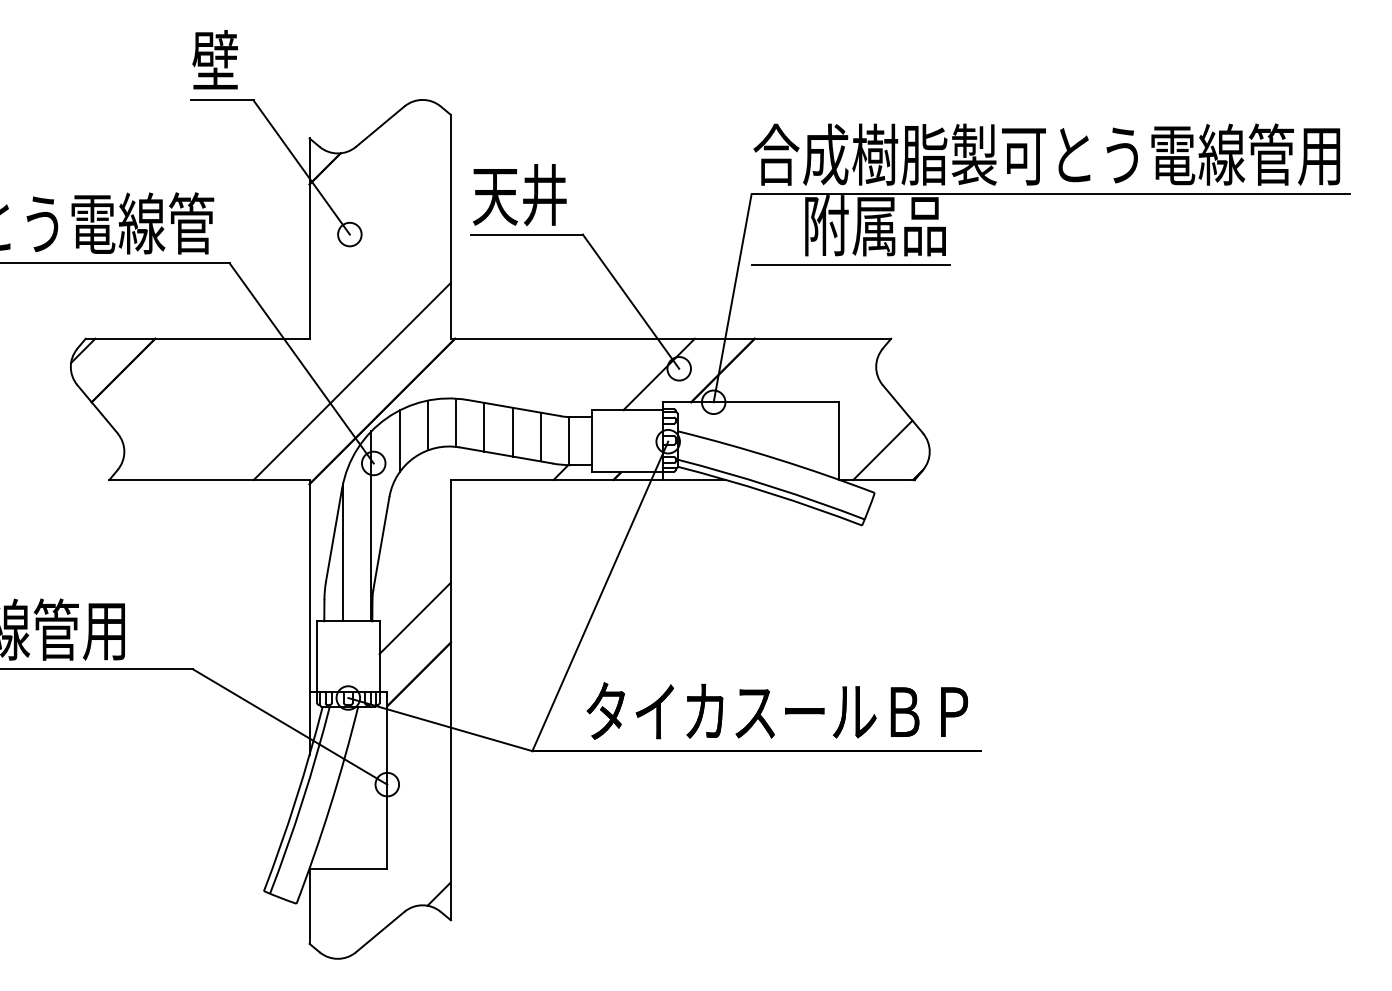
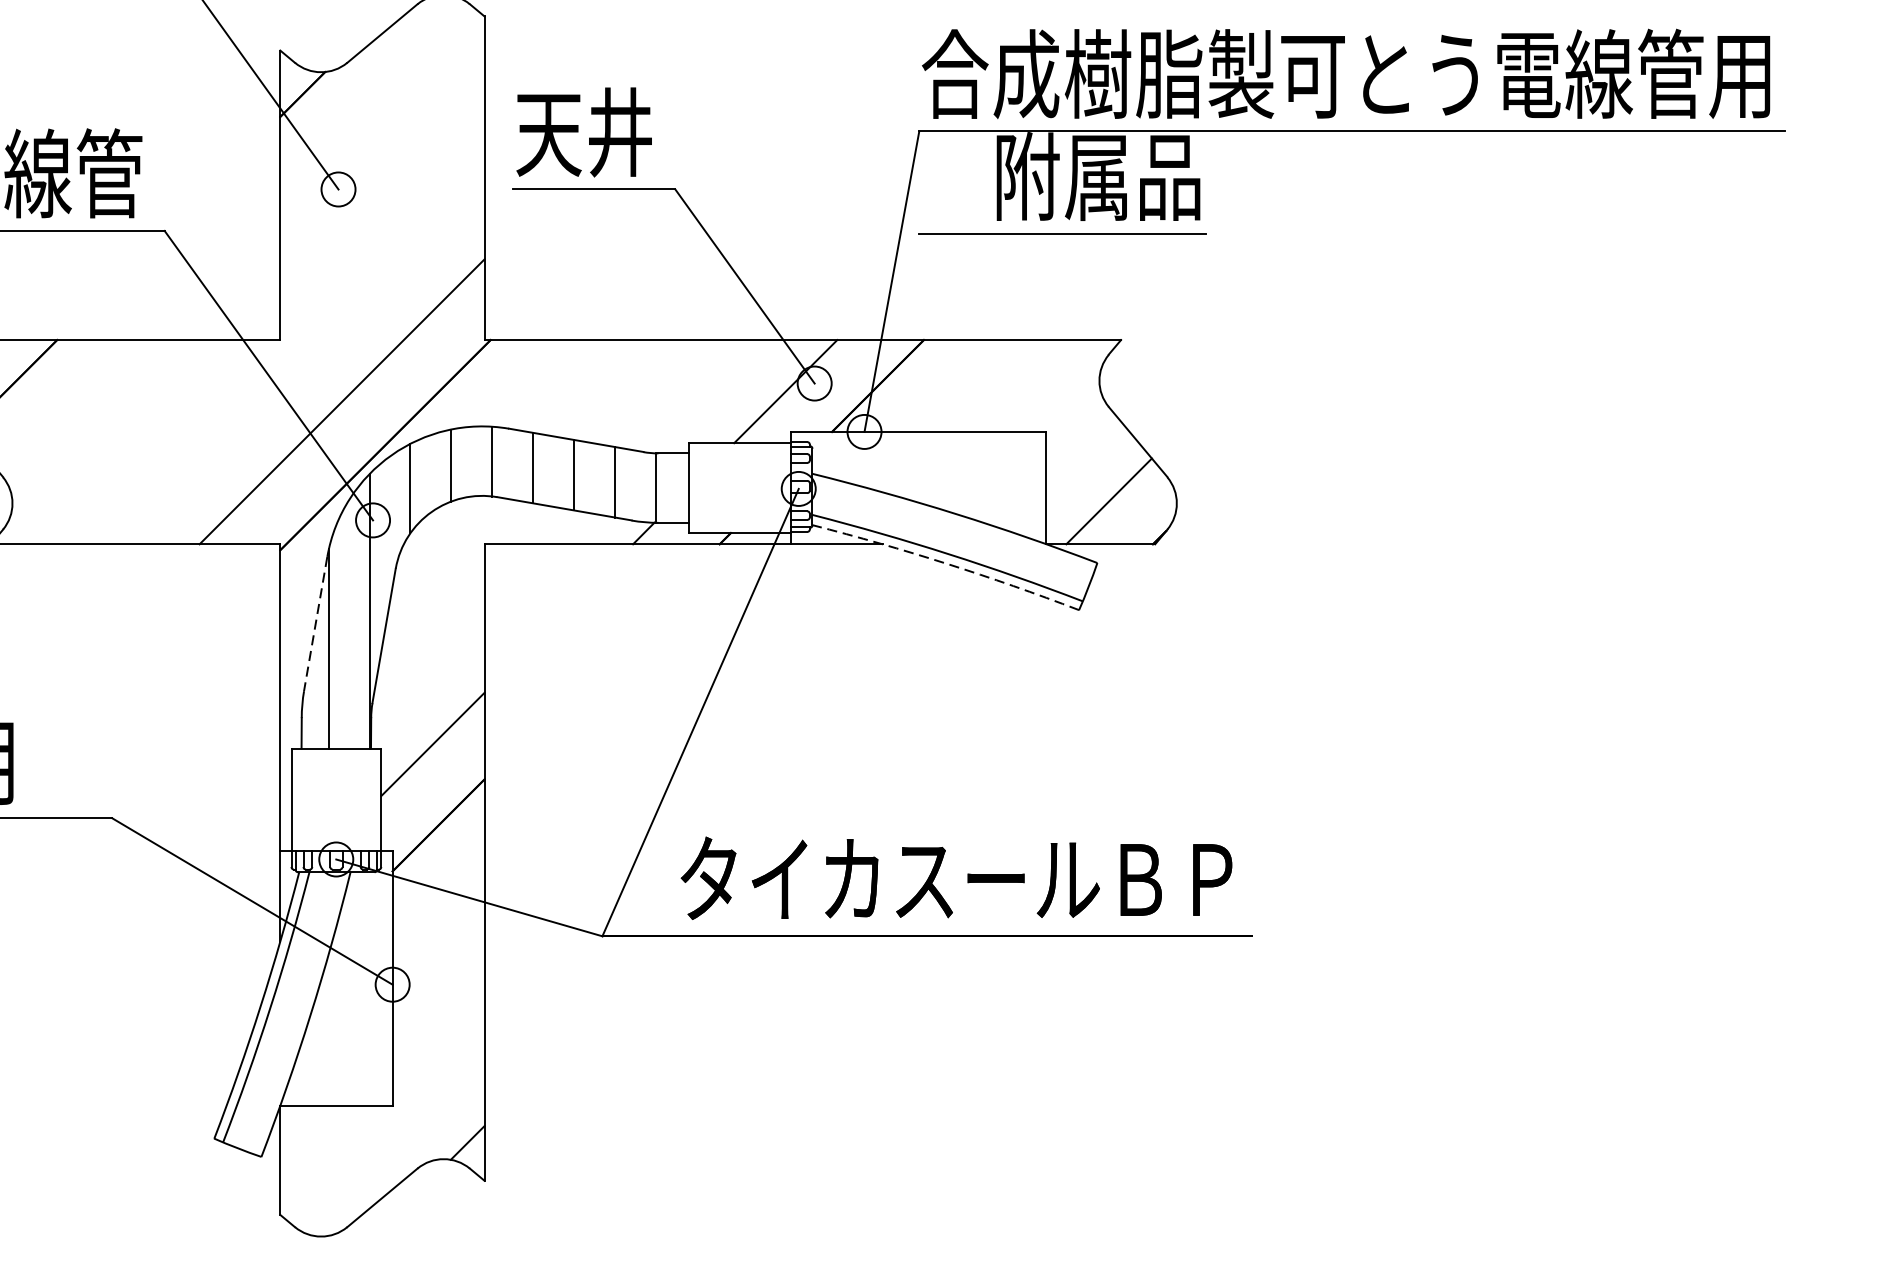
arc: (770, 493) -> (946, 563), solid -> dashed
line: (333, 535) -> (314, 624), solid -> dashed

